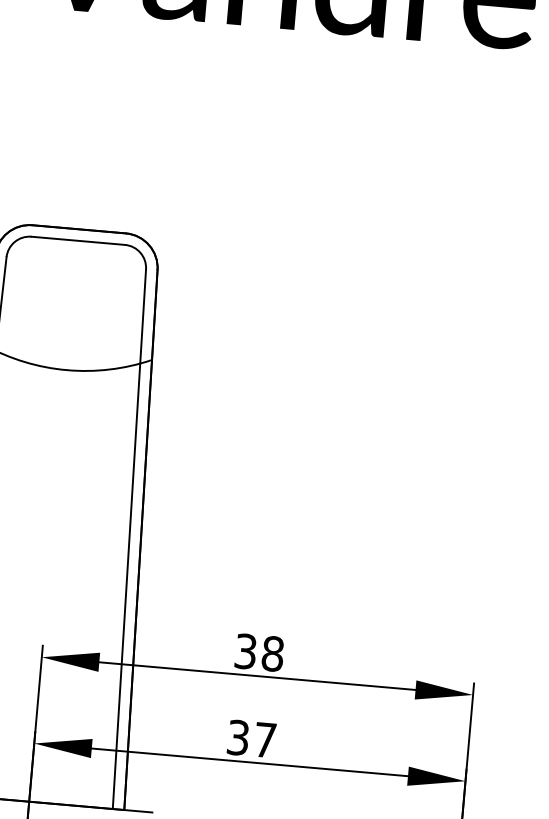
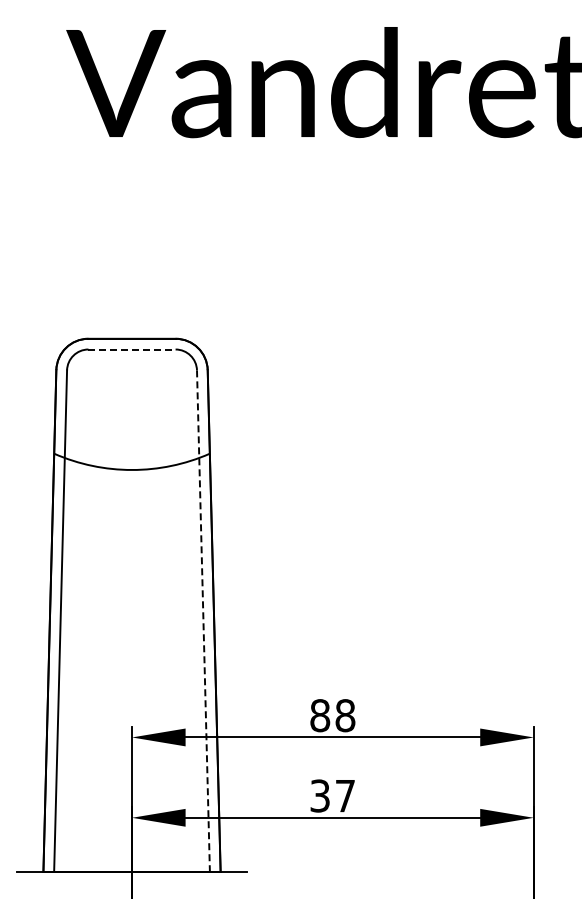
line: (78, 240) -> (132, 349), solid -> dashed
line: (129, 539) -> (203, 621), solid -> dashed
text: (246, 651) -> (320, 715), 38 -> 88

